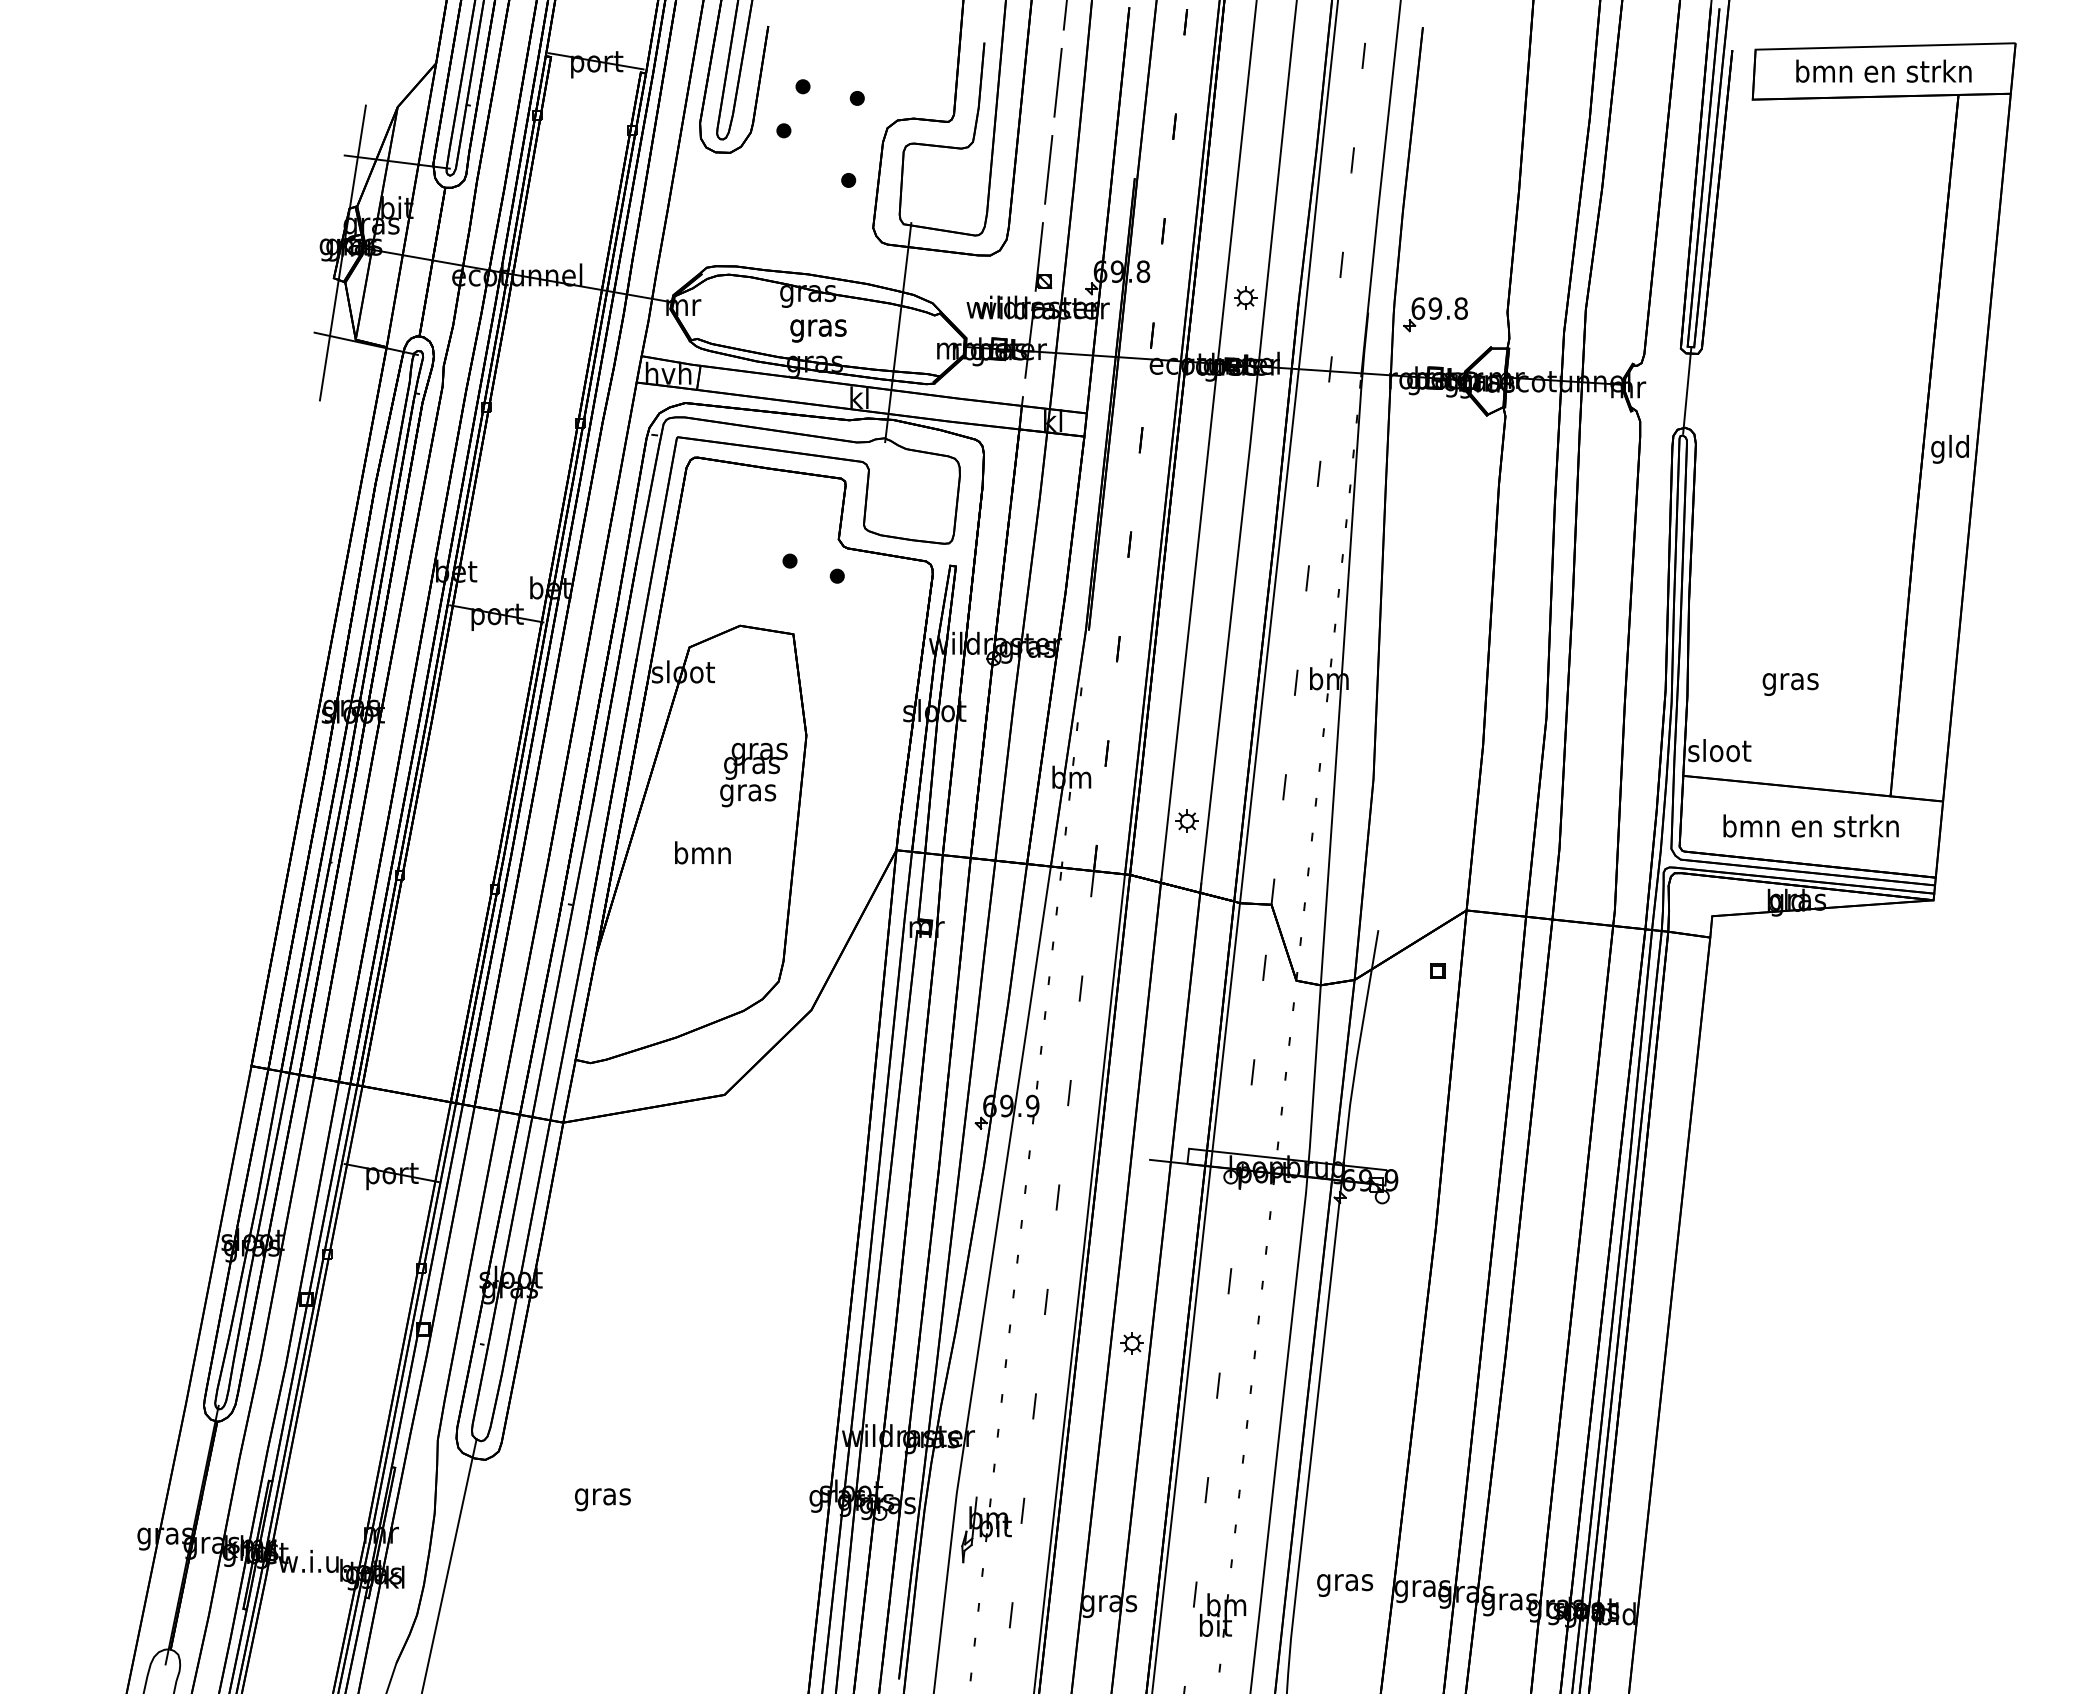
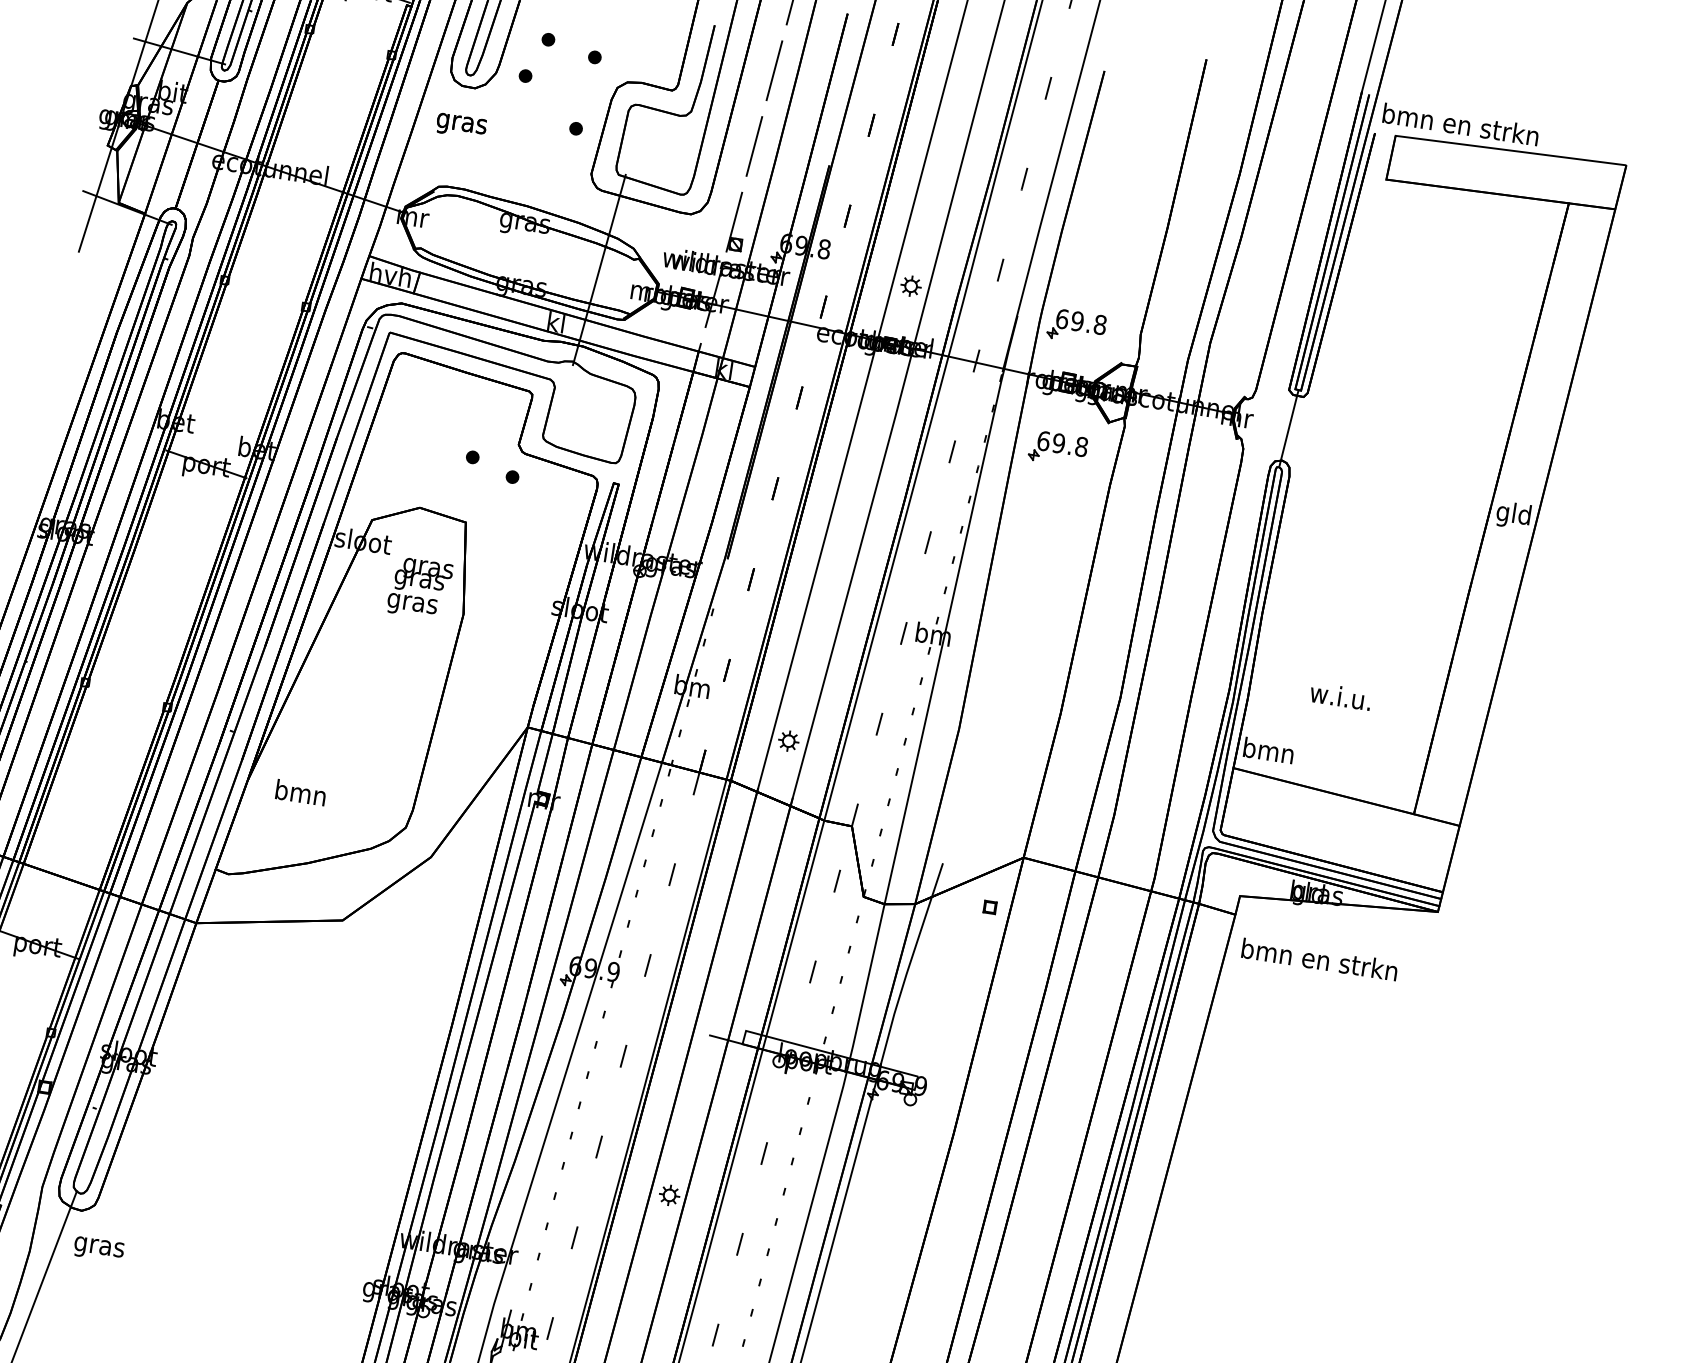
text: (1883, 70) -> (1460, 123), moved
text: (818, 330) -> (461, 125), moved
part: (1435, 452) -> (1058, 448), added
text: (1789, 681) -> (1340, 699), gras -> w.i.u.
text: (1719, 750) -> (1268, 750), sloot -> bmn
text: (753, 774) -> (419, 588), moved
text: (1810, 825) -> (1319, 959), moved
text: (702, 852) -> (300, 792), moved
text: (602, 1499) -> (98, 1249), moved

